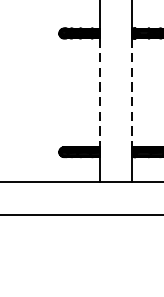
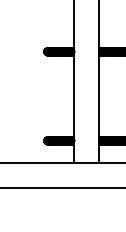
line: (99, 93) -> (74, 96), dashed -> solid
line: (131, 93) -> (98, 96), dashed -> solid

